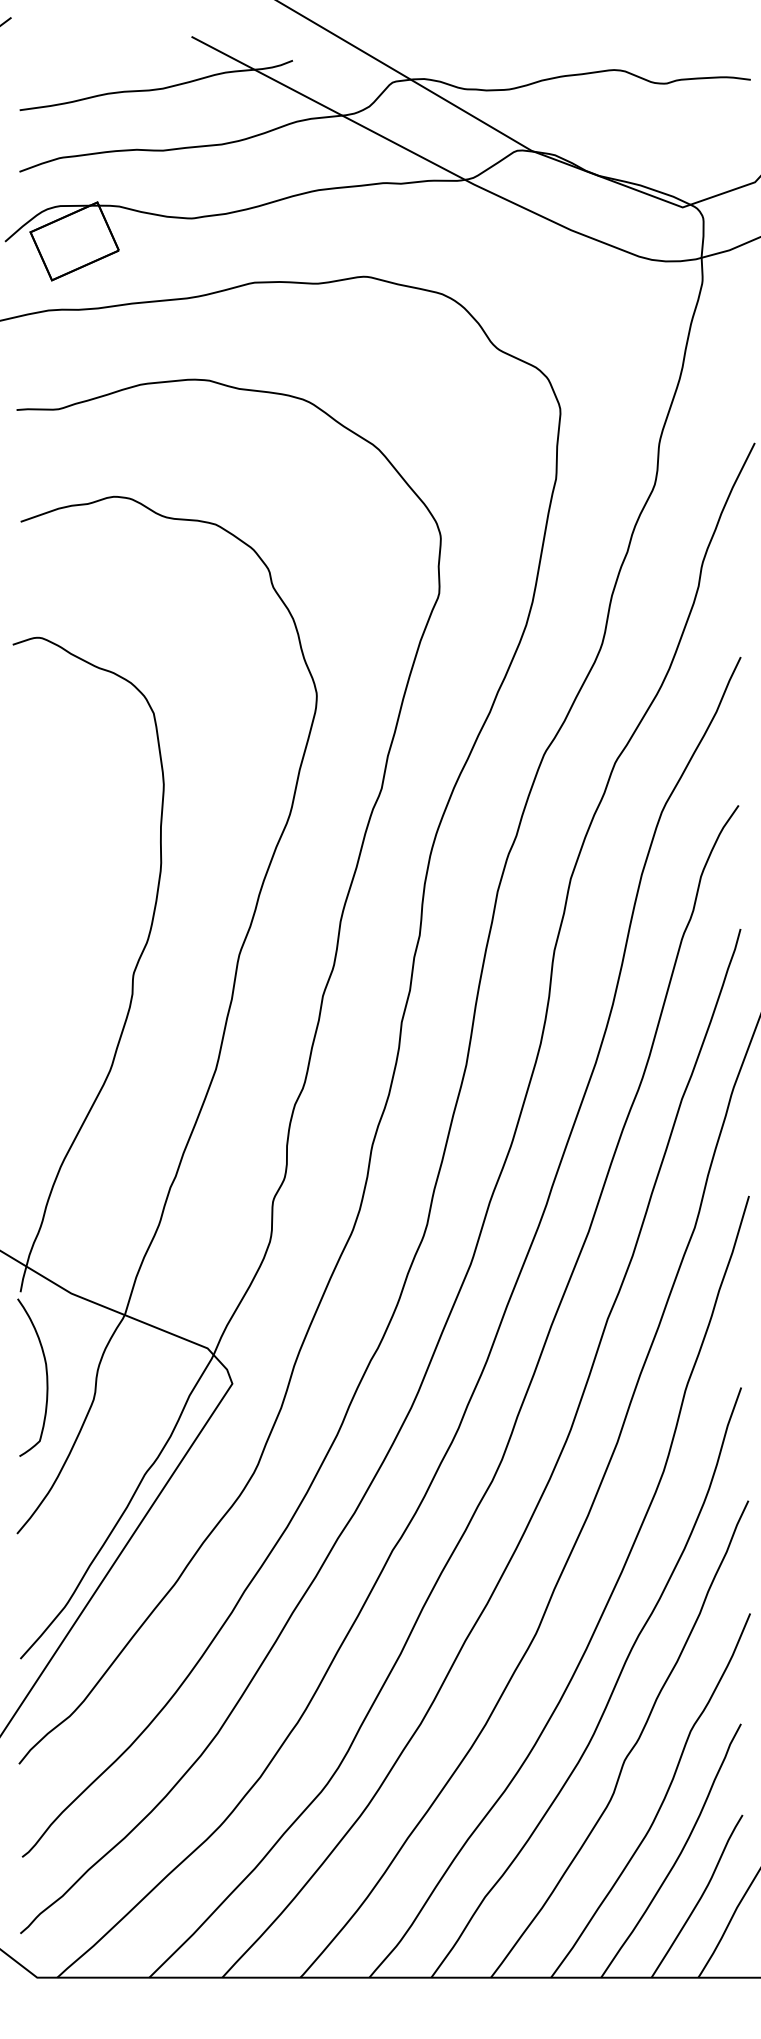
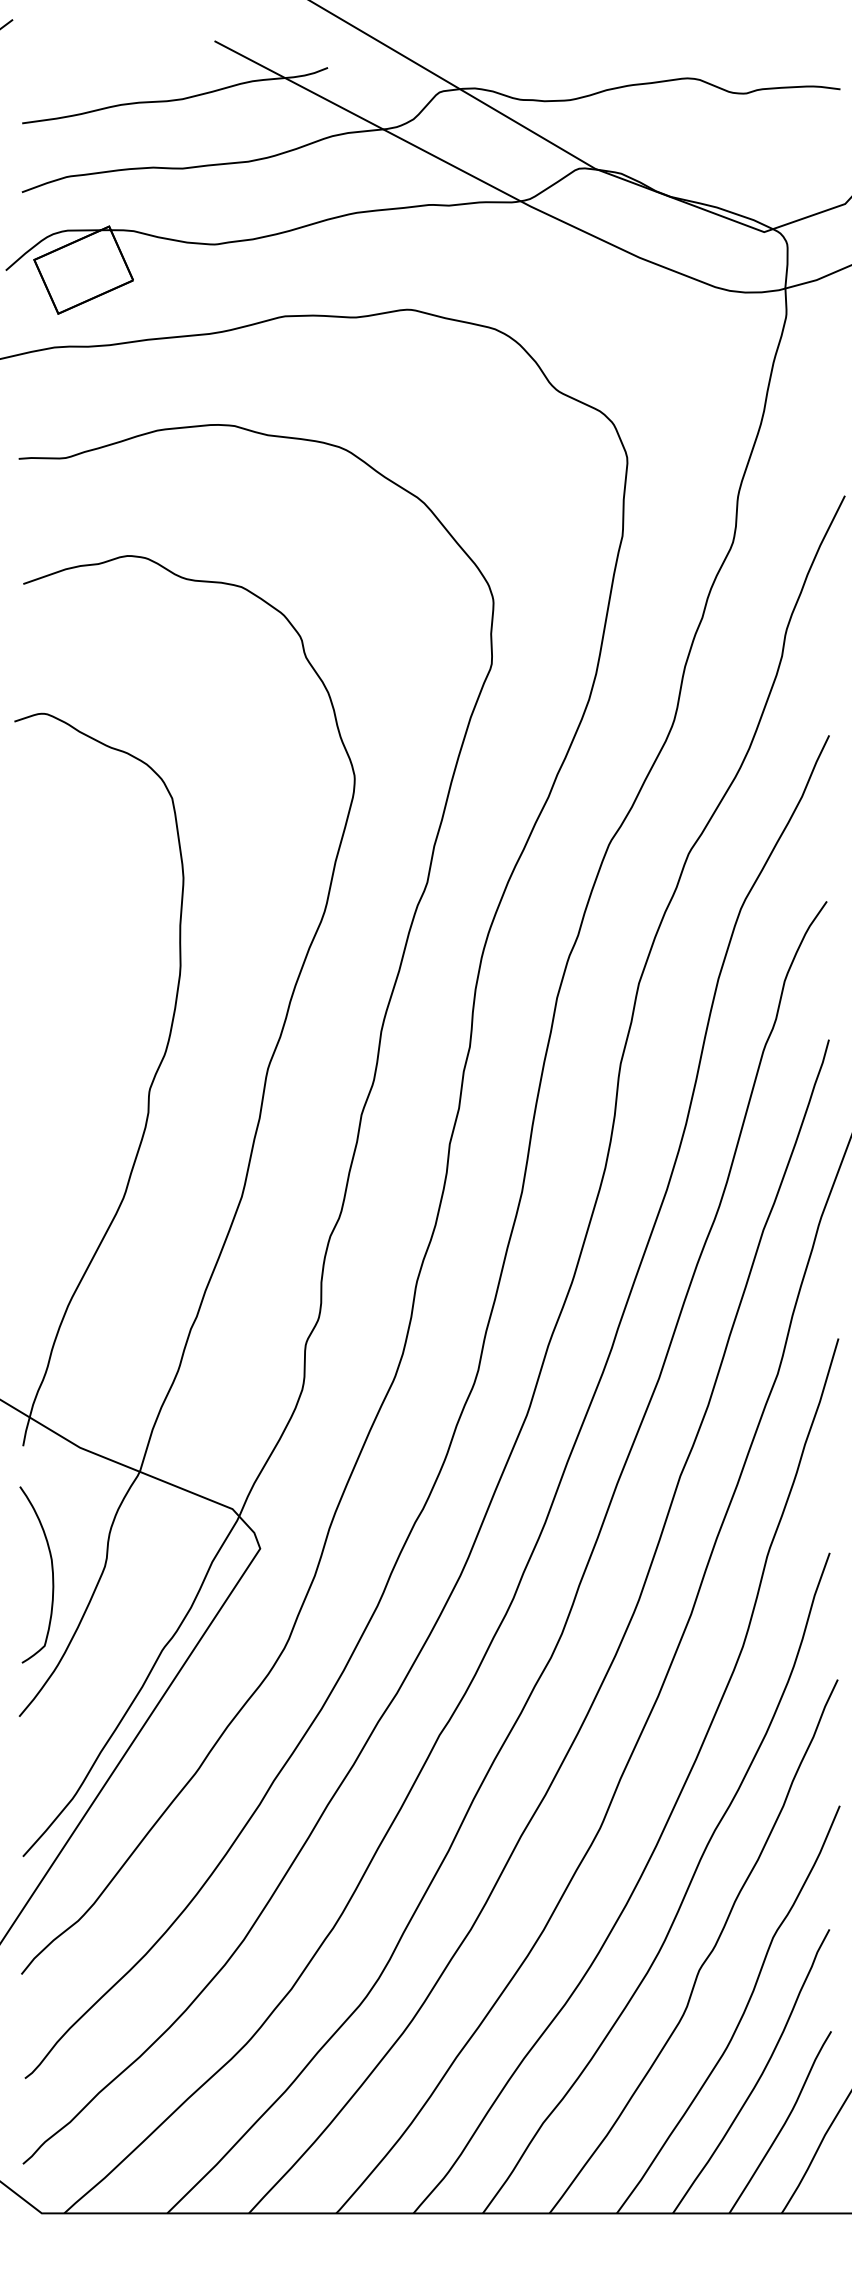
curve: (45, 1373) -> (51, 1570), moved

